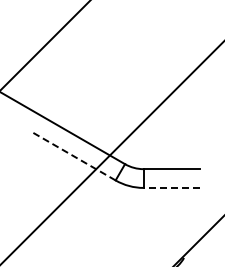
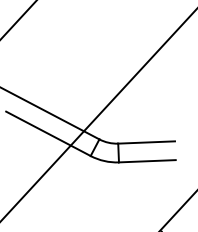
line: (74, 156) -> (48, 133), dashed -> solid
line: (171, 187) -> (146, 160), dashed -> solid

